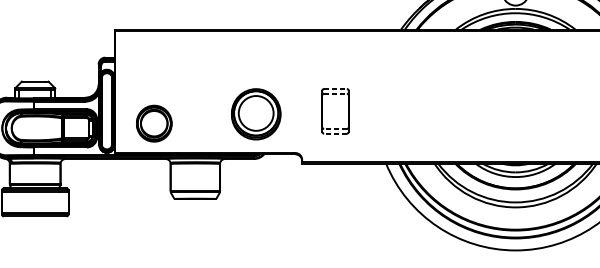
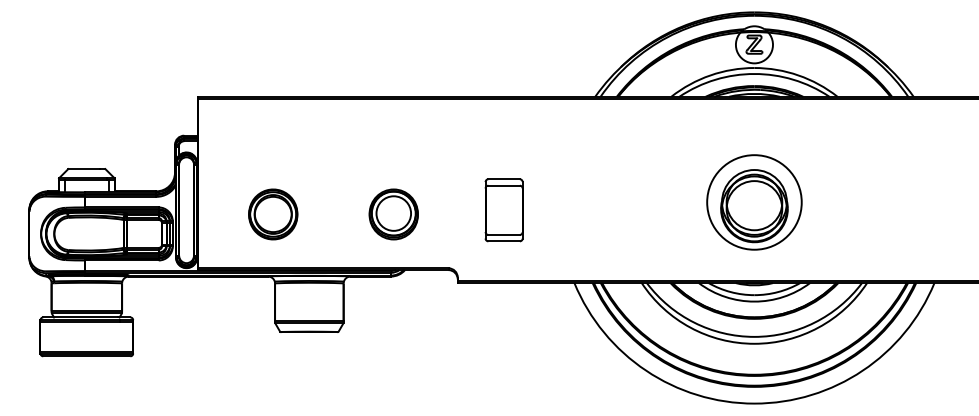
line: (335, 89) -> (504, 179), dashed -> solid
line: (335, 93) -> (504, 185), dashed -> solid
part: (515, 105) -> (754, 202), added
part: (255, 114) -> (393, 214), size x0.71
part: (154, 123) -> (273, 214), moved
line: (335, 128) -> (504, 234), dashed -> solid
line: (335, 133) -> (504, 241), dashed -> solid

